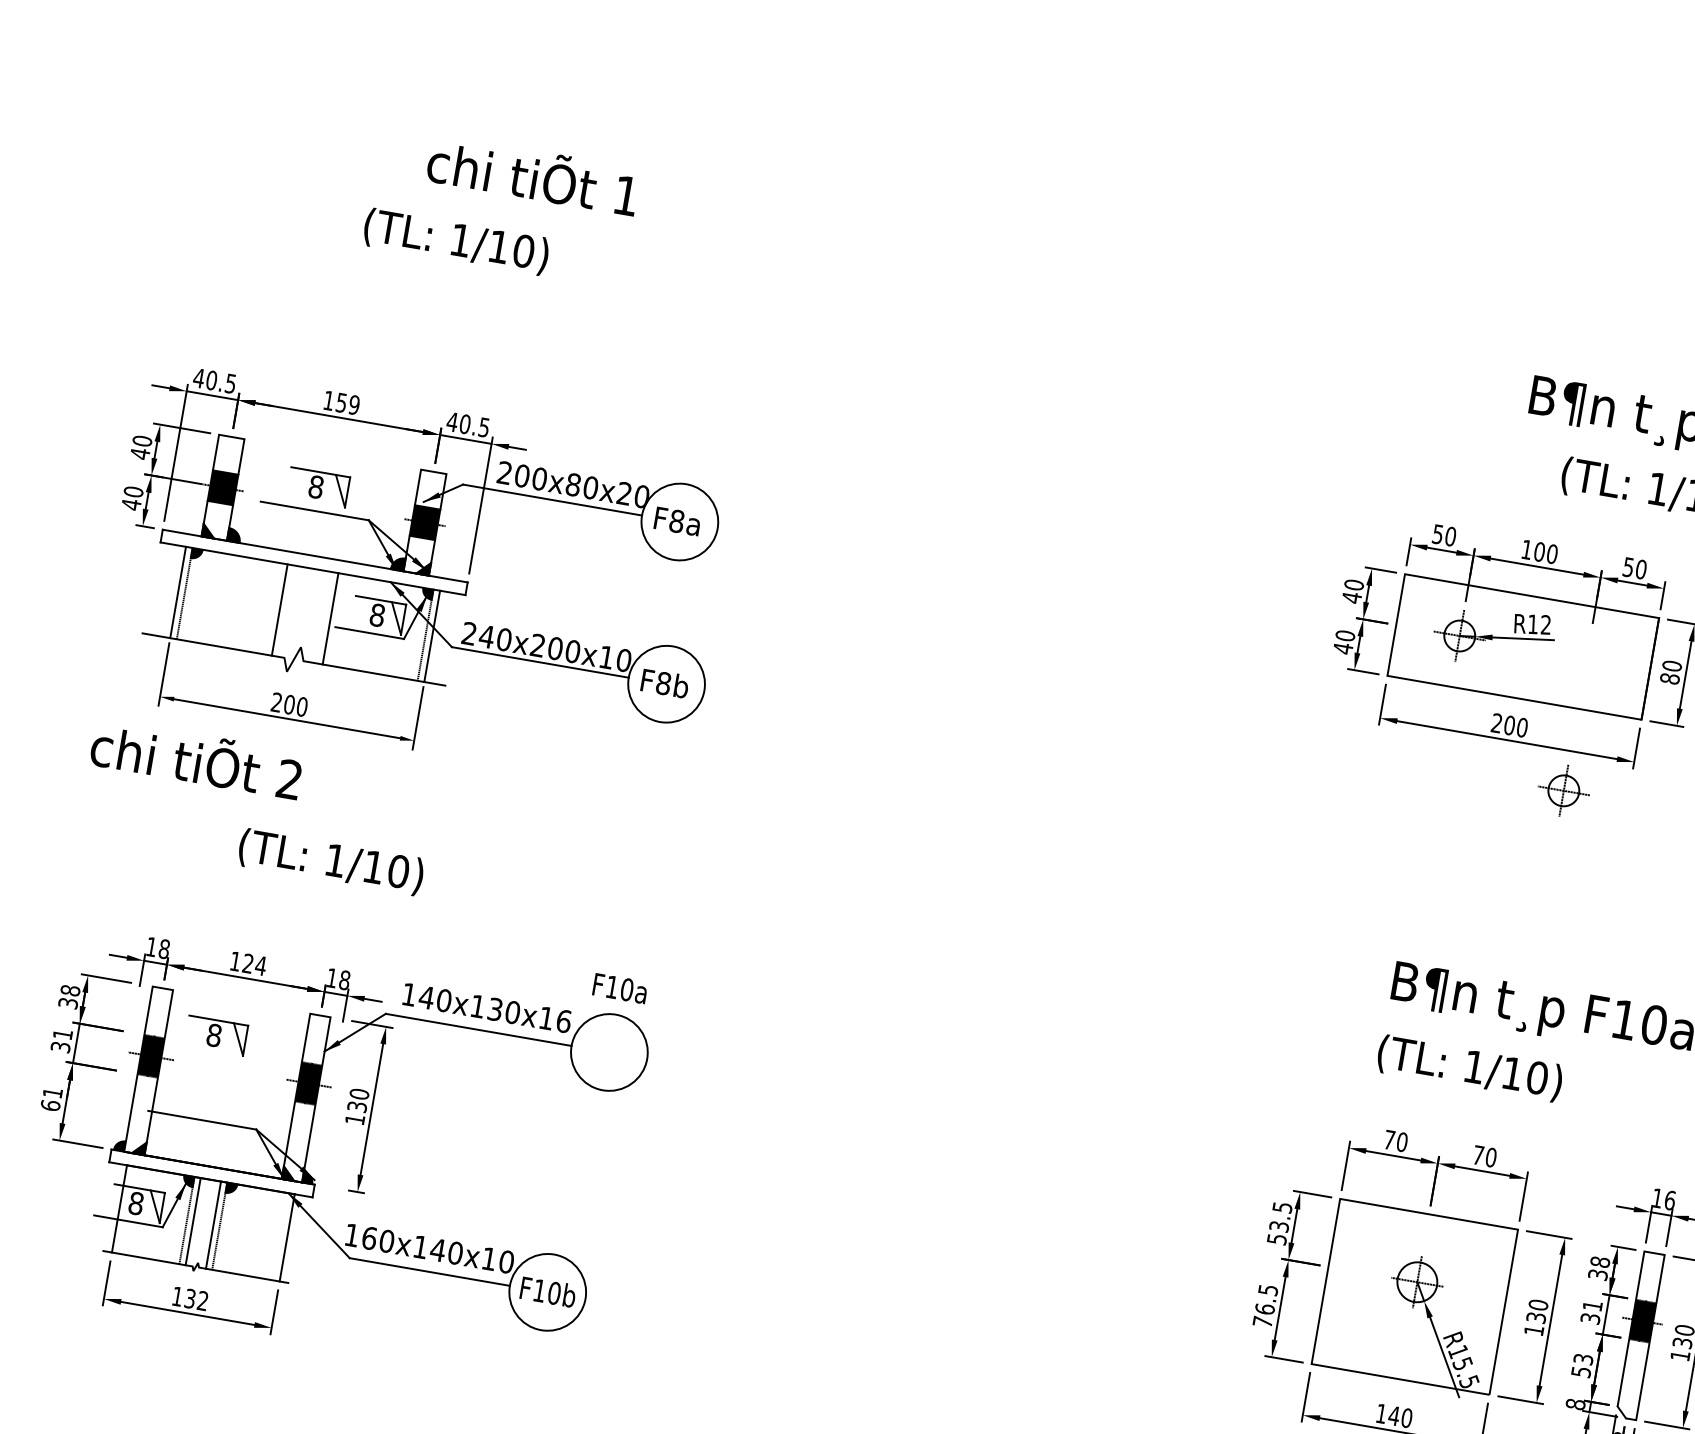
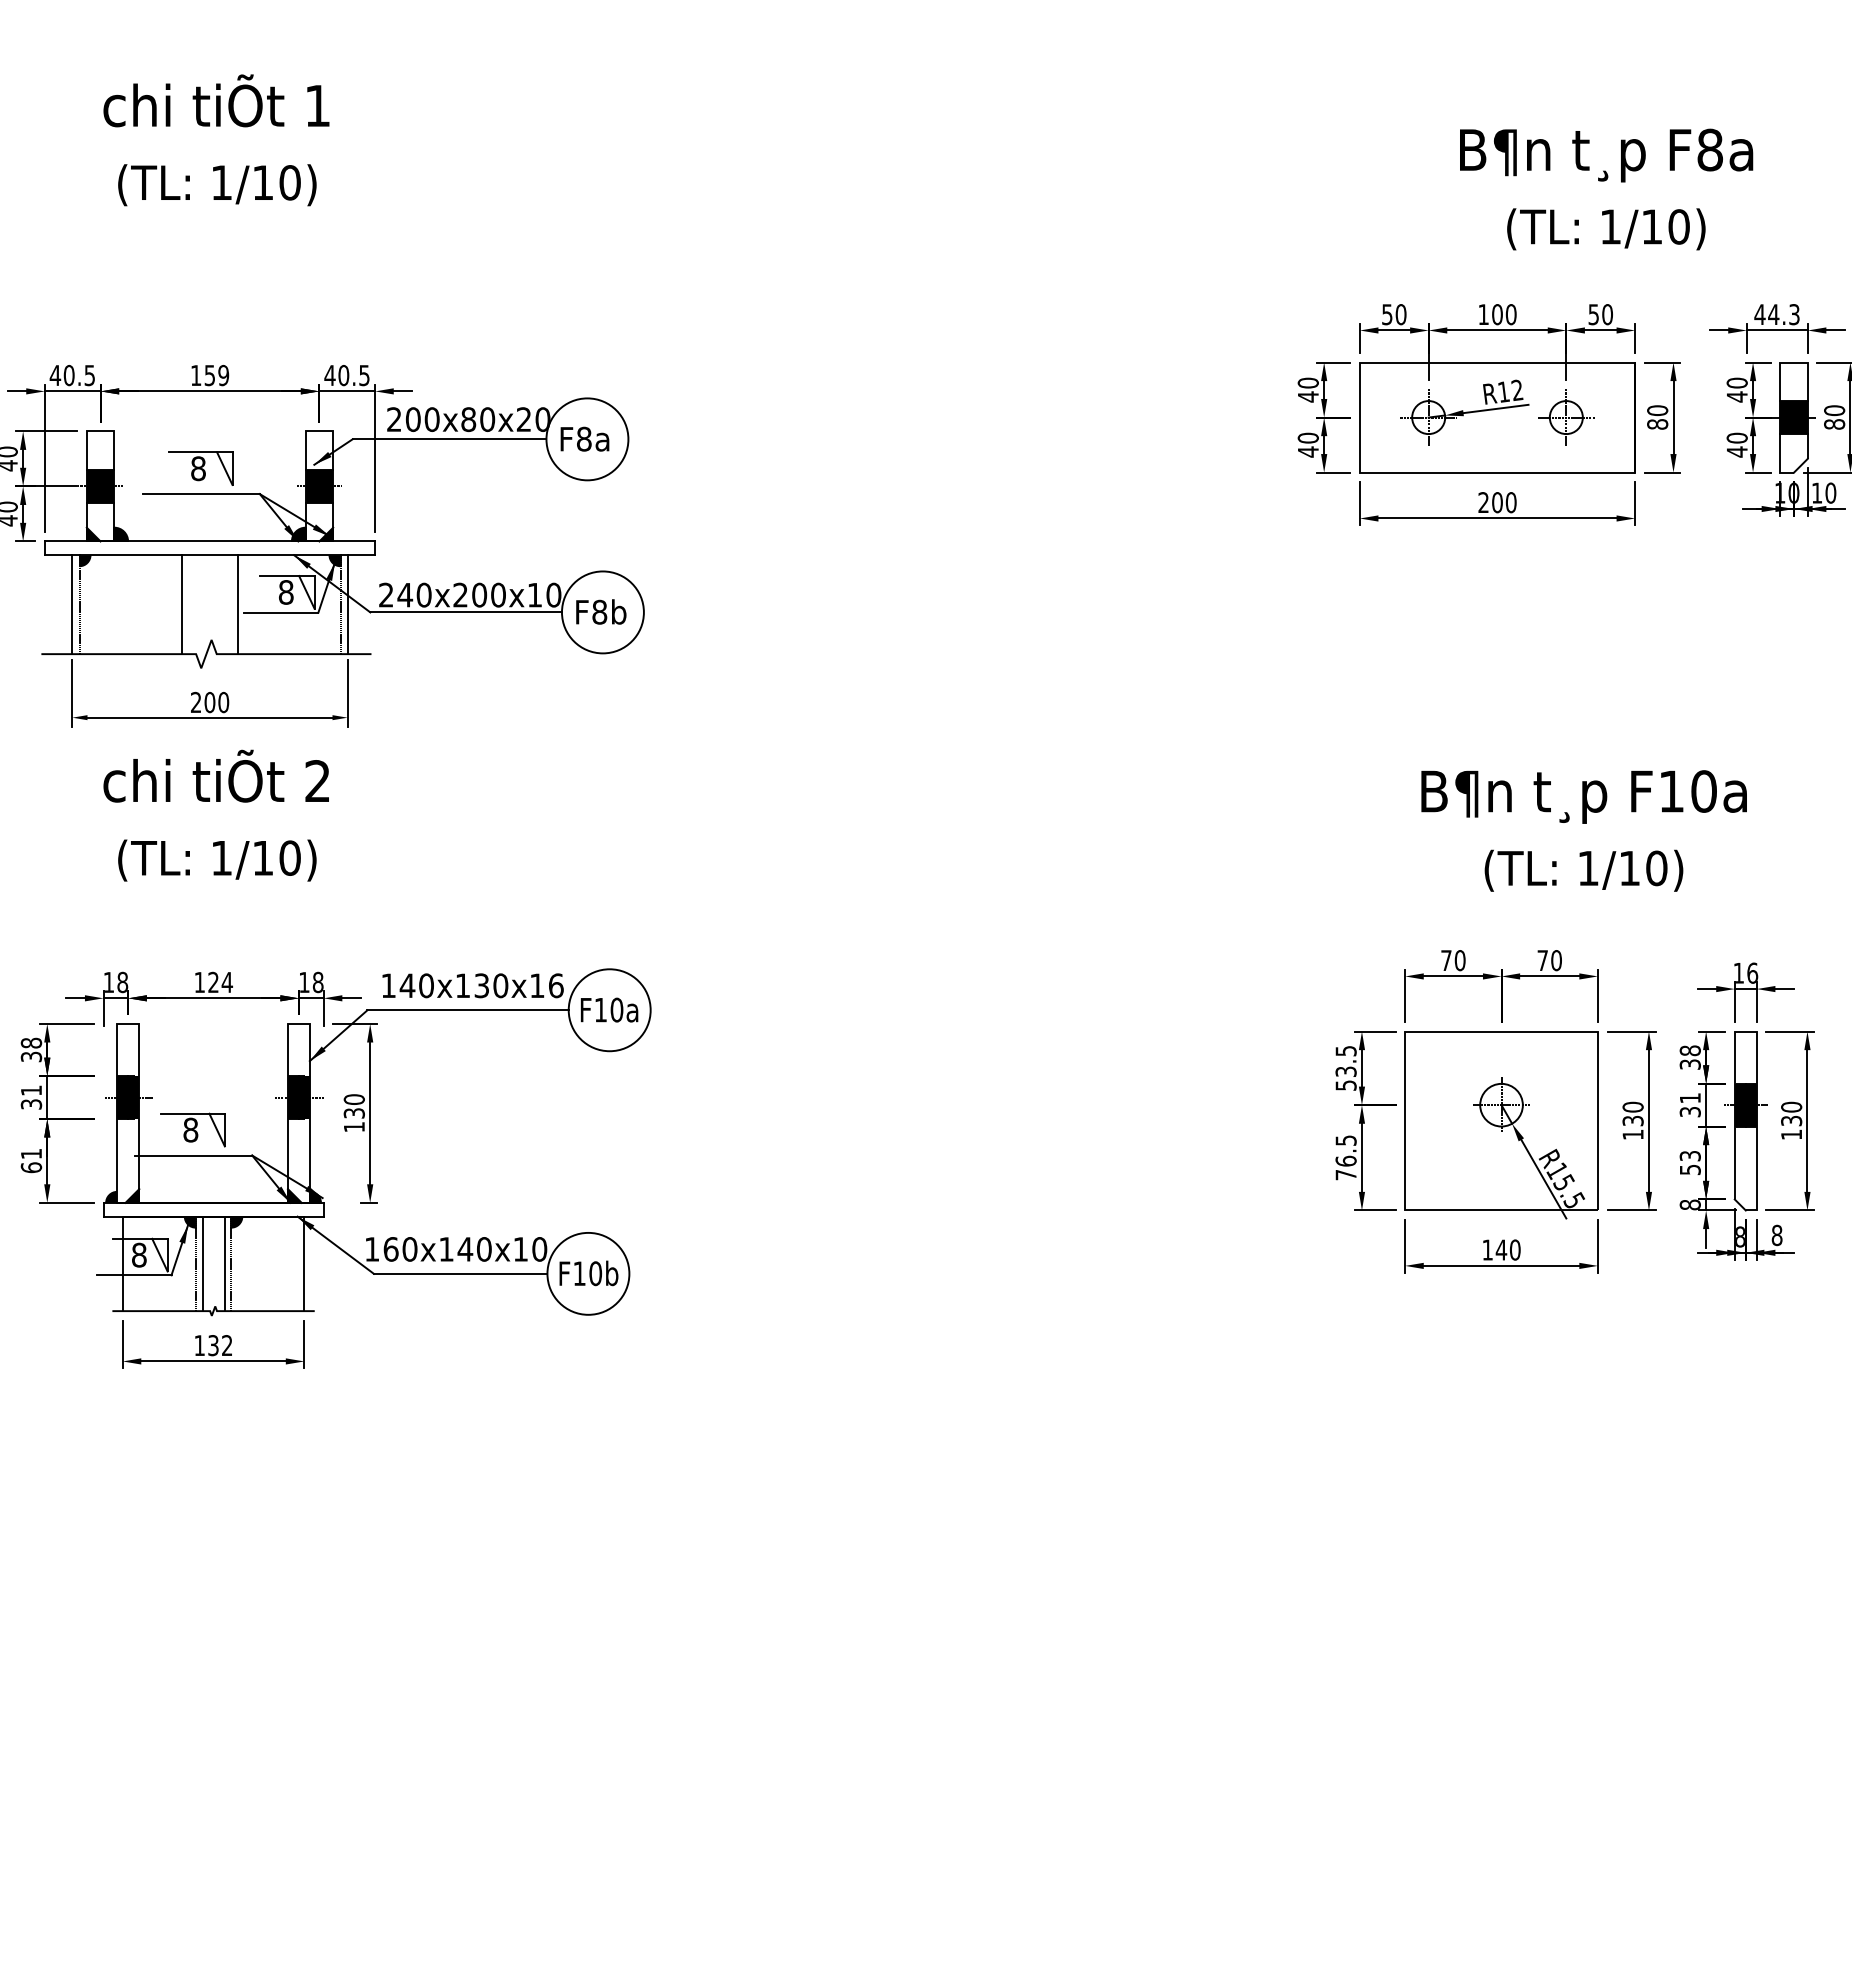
text: (533, 174) -> (216, 100), moved
text: (456, 242) -> (217, 185), moved
text: (196, 757) -> (215, 775), moved
part: (1563, 790) -> (1566, 417), moved
text: (331, 862) -> (217, 860), moved
text: (620, 988) -> (609, 1009), moved
part: (215, 1035) -> (192, 1129), moved
text: (1469, 1068) -> (1583, 870), moved

